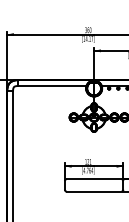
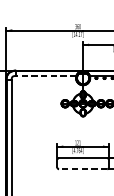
line: (51, 86) -> (45, 76), solid -> dashed
line: (93, 191) -> (82, 169), solid -> dashed

